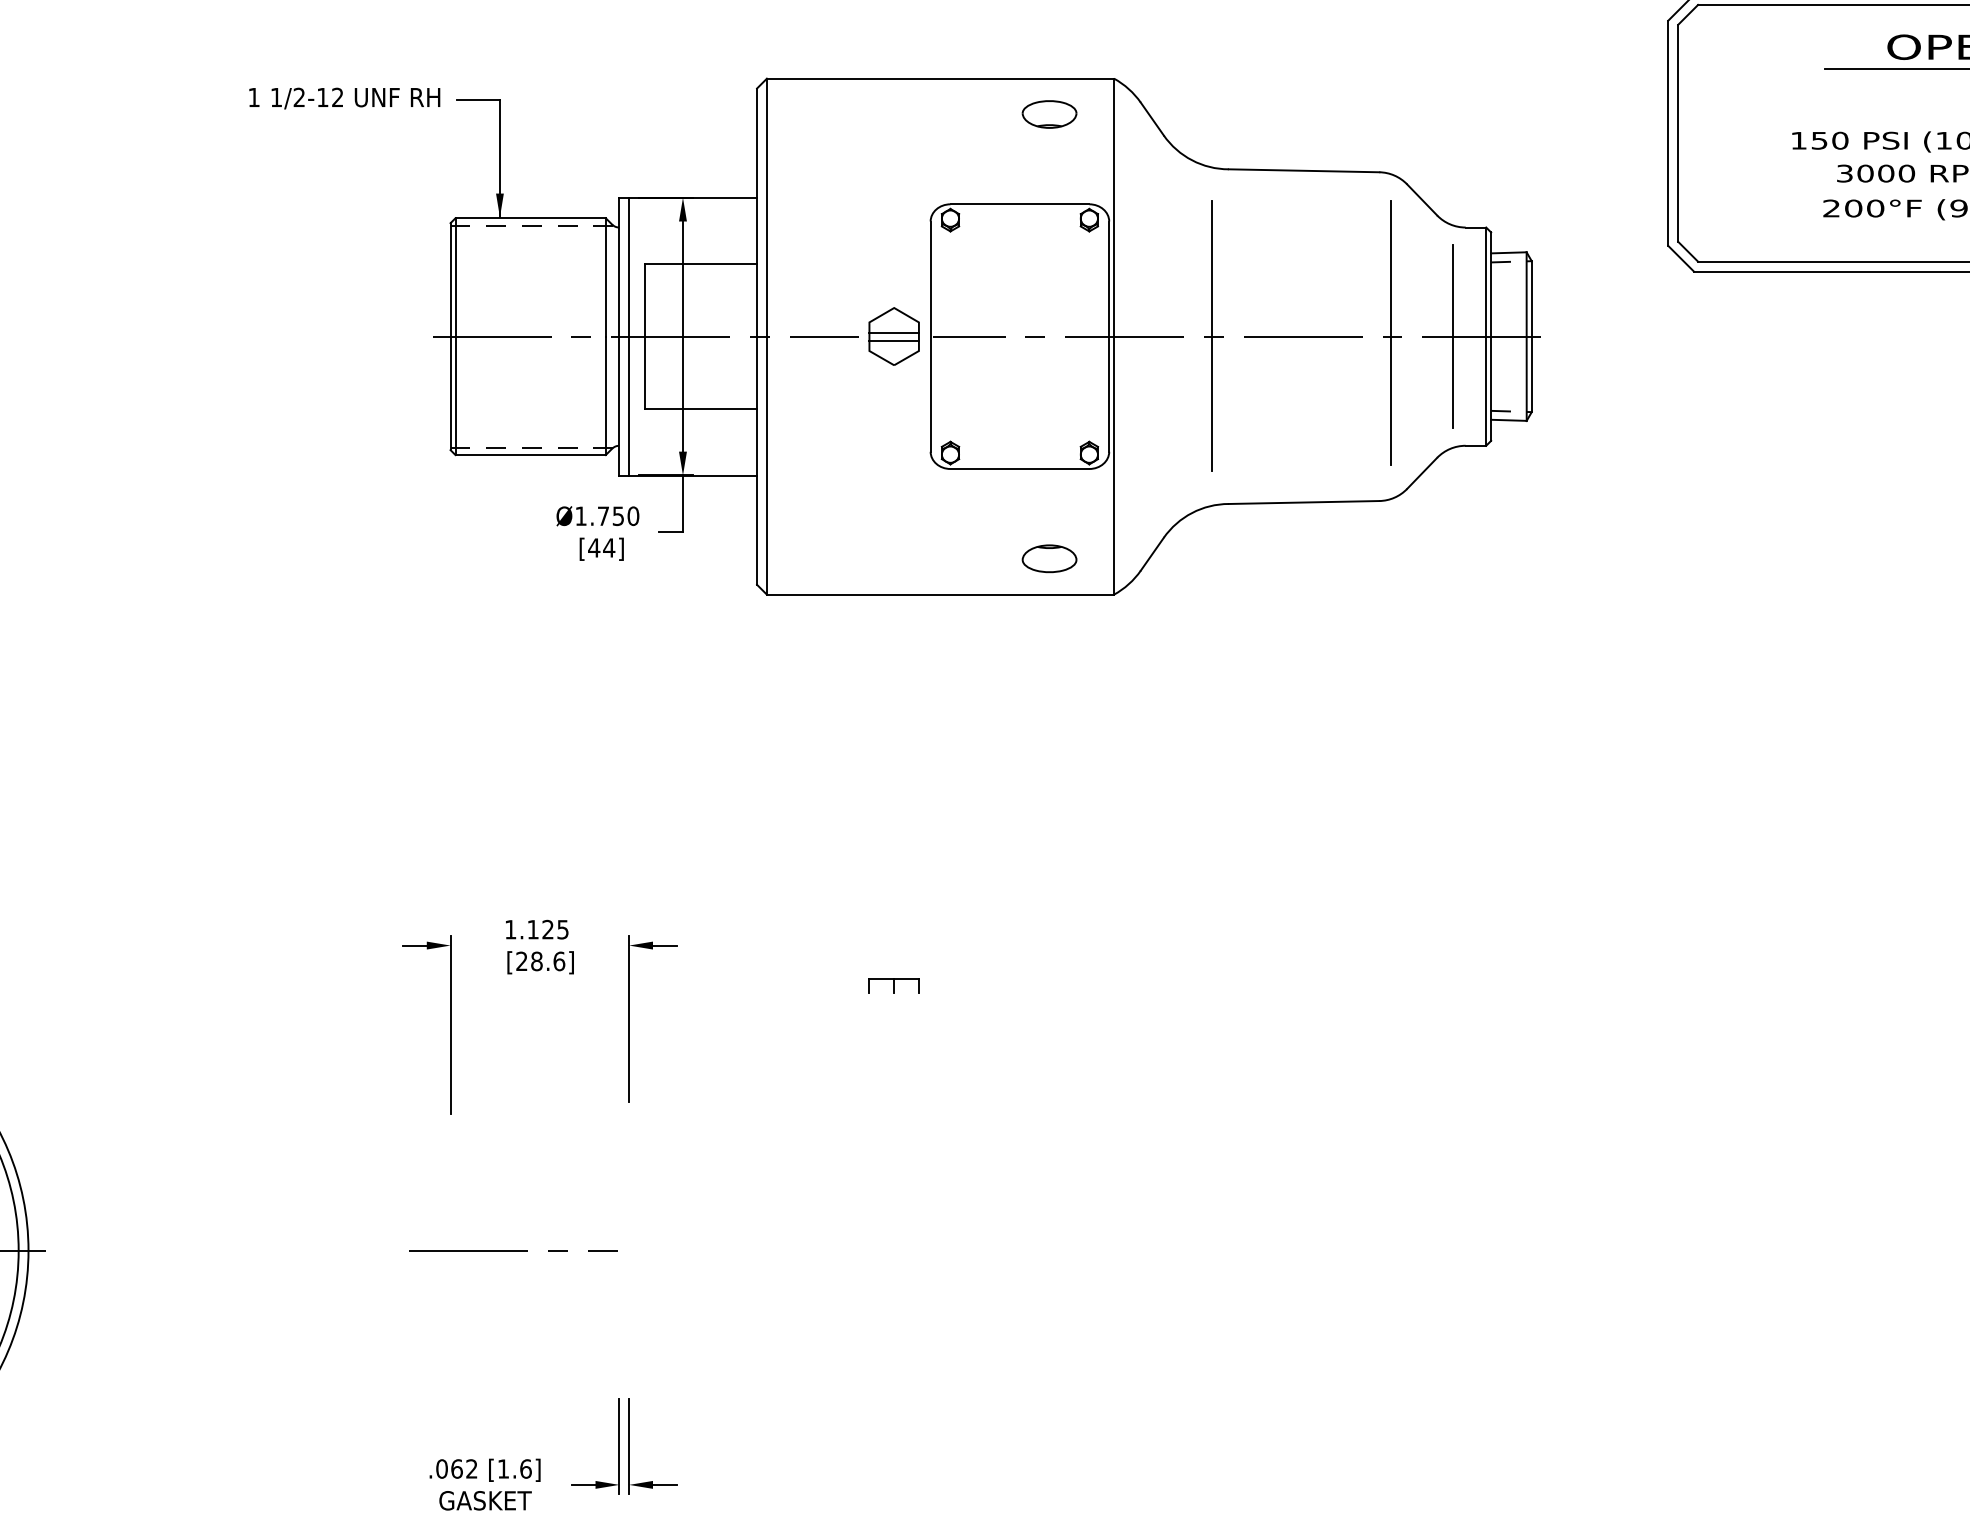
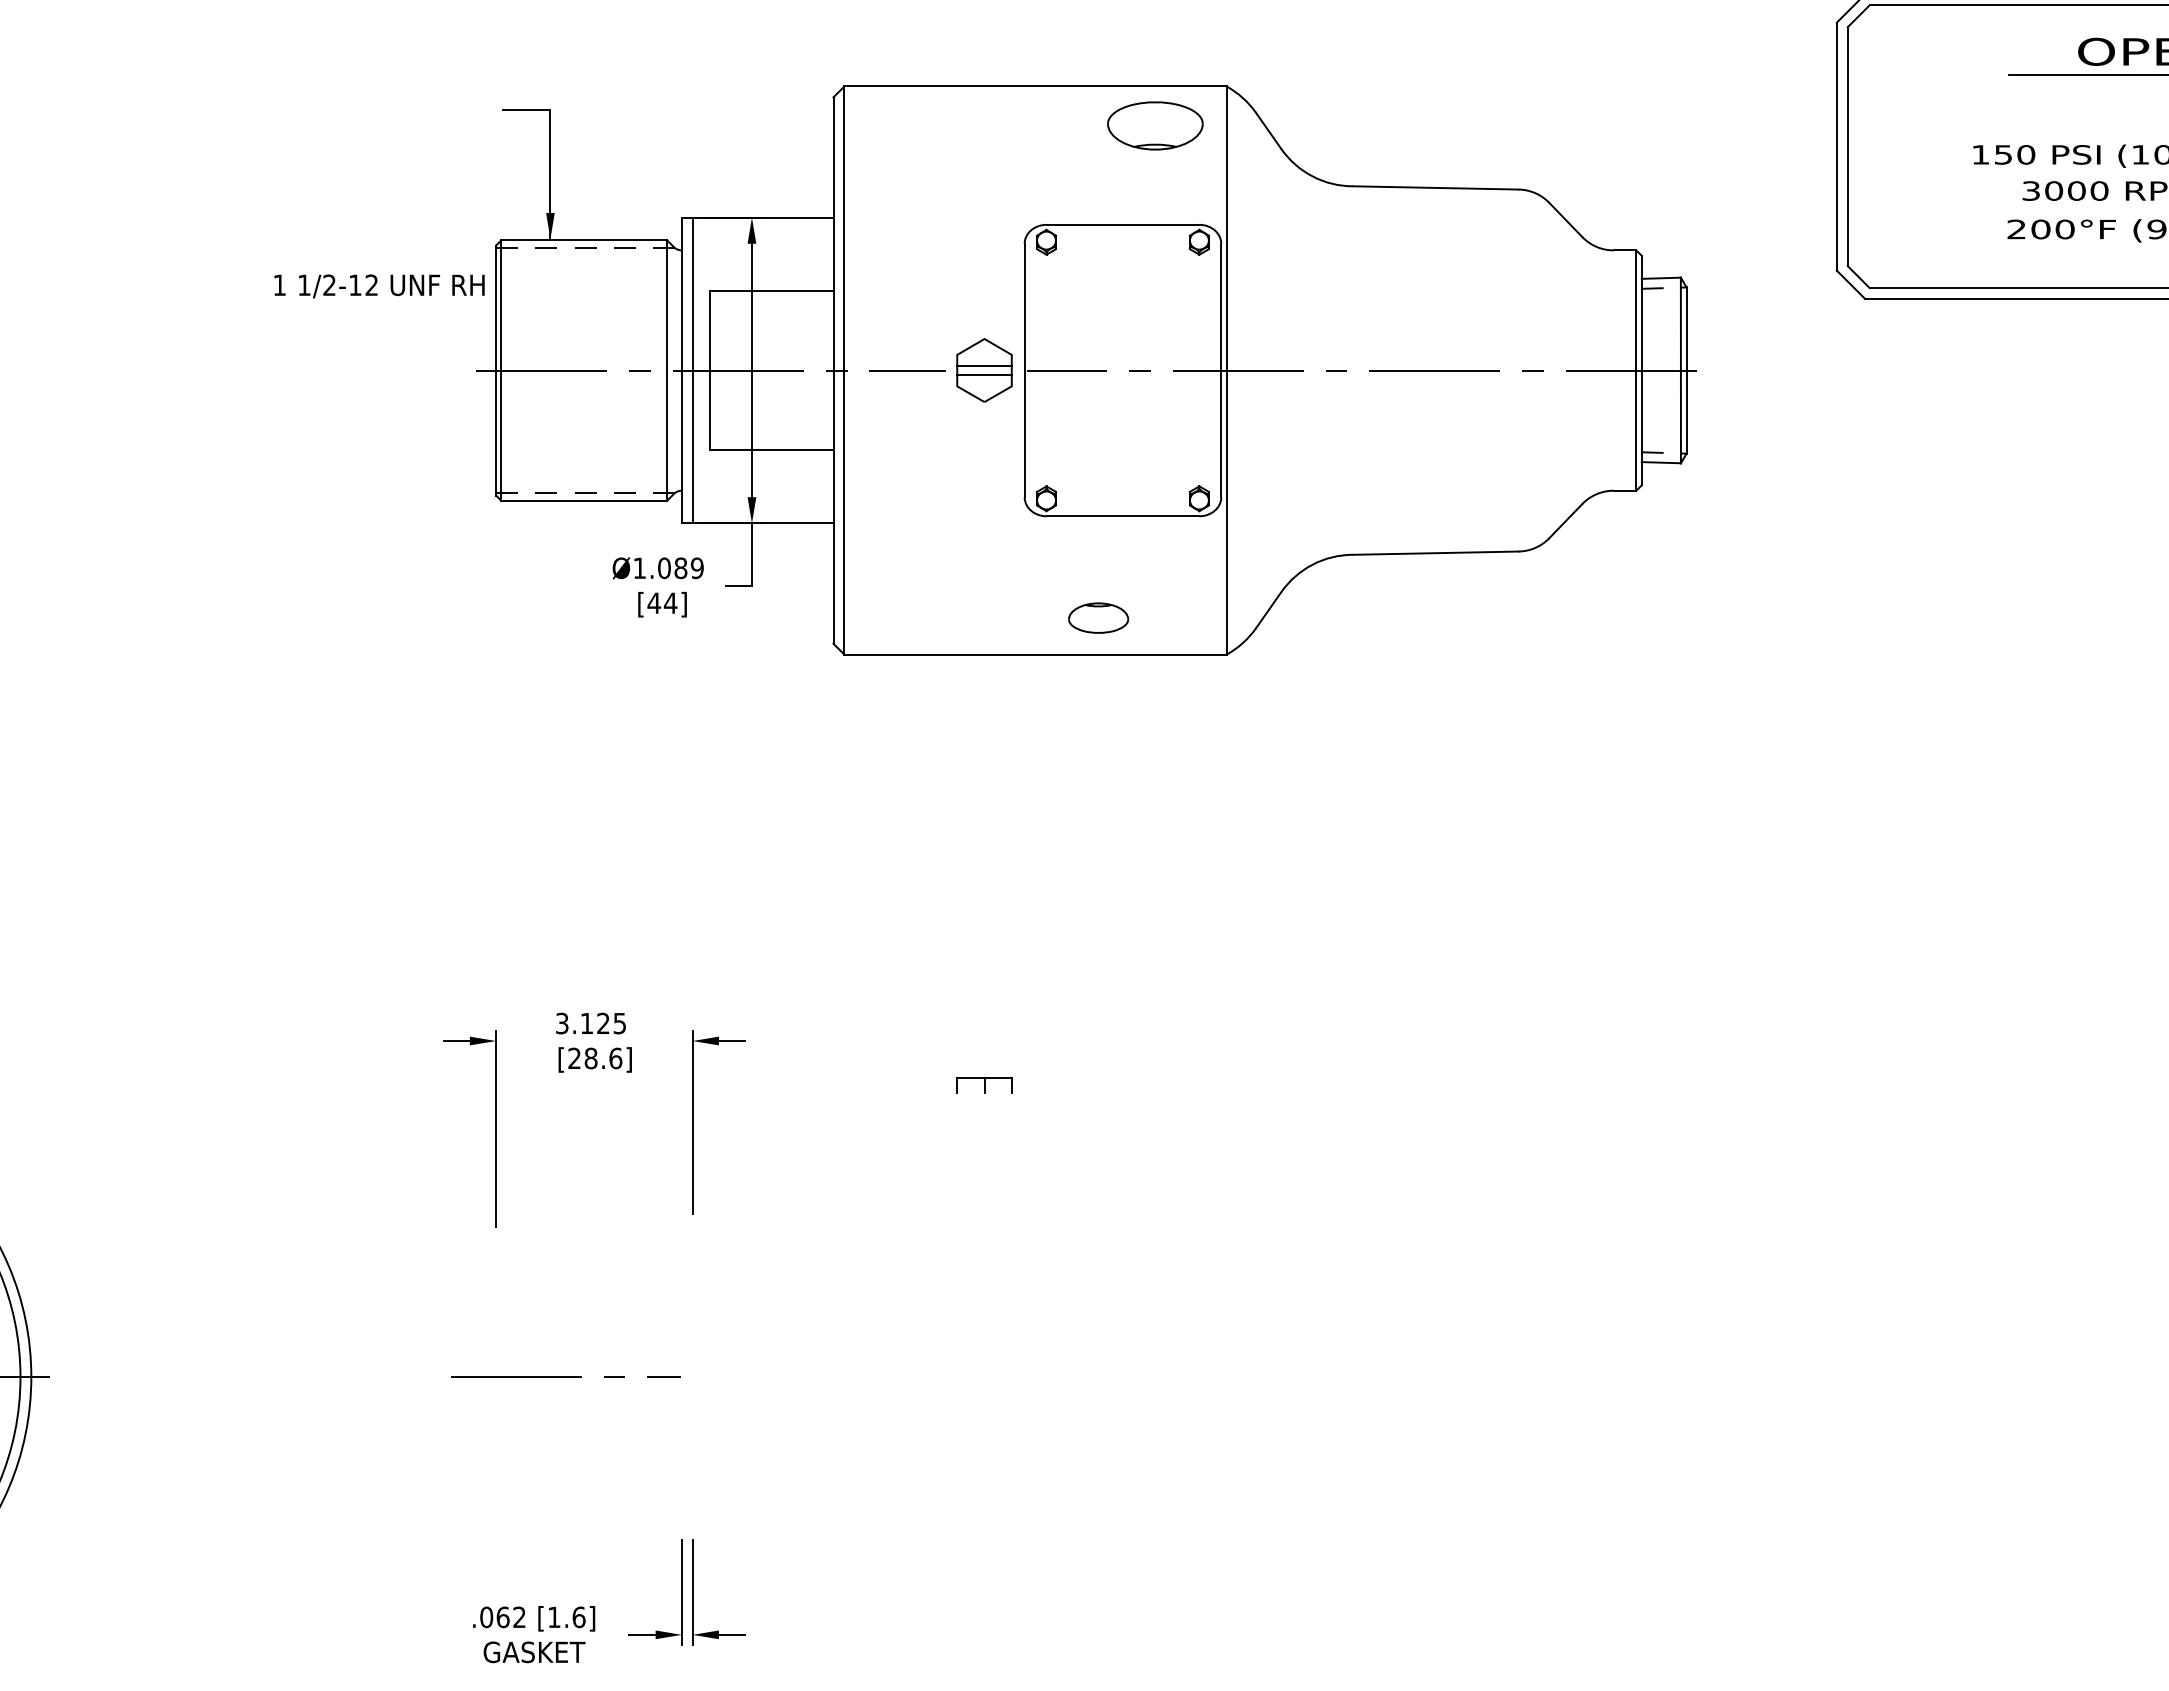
text: (344, 98) -> (379, 286), moved
part: (1049, 114) -> (1155, 125), size x1.6
line: (1390, 332) -> (1531, 366), removed
line: (1212, 335) -> (1334, 369), removed
line: (1452, 335) -> (1599, 369), removed
text: (618, 516) -> (680, 568), Ø1.750 -> Ø1.089
part: (1049, 558) -> (1098, 617), moved
text: (510, 929) -> (562, 1023), 1.125 -> 3.125

